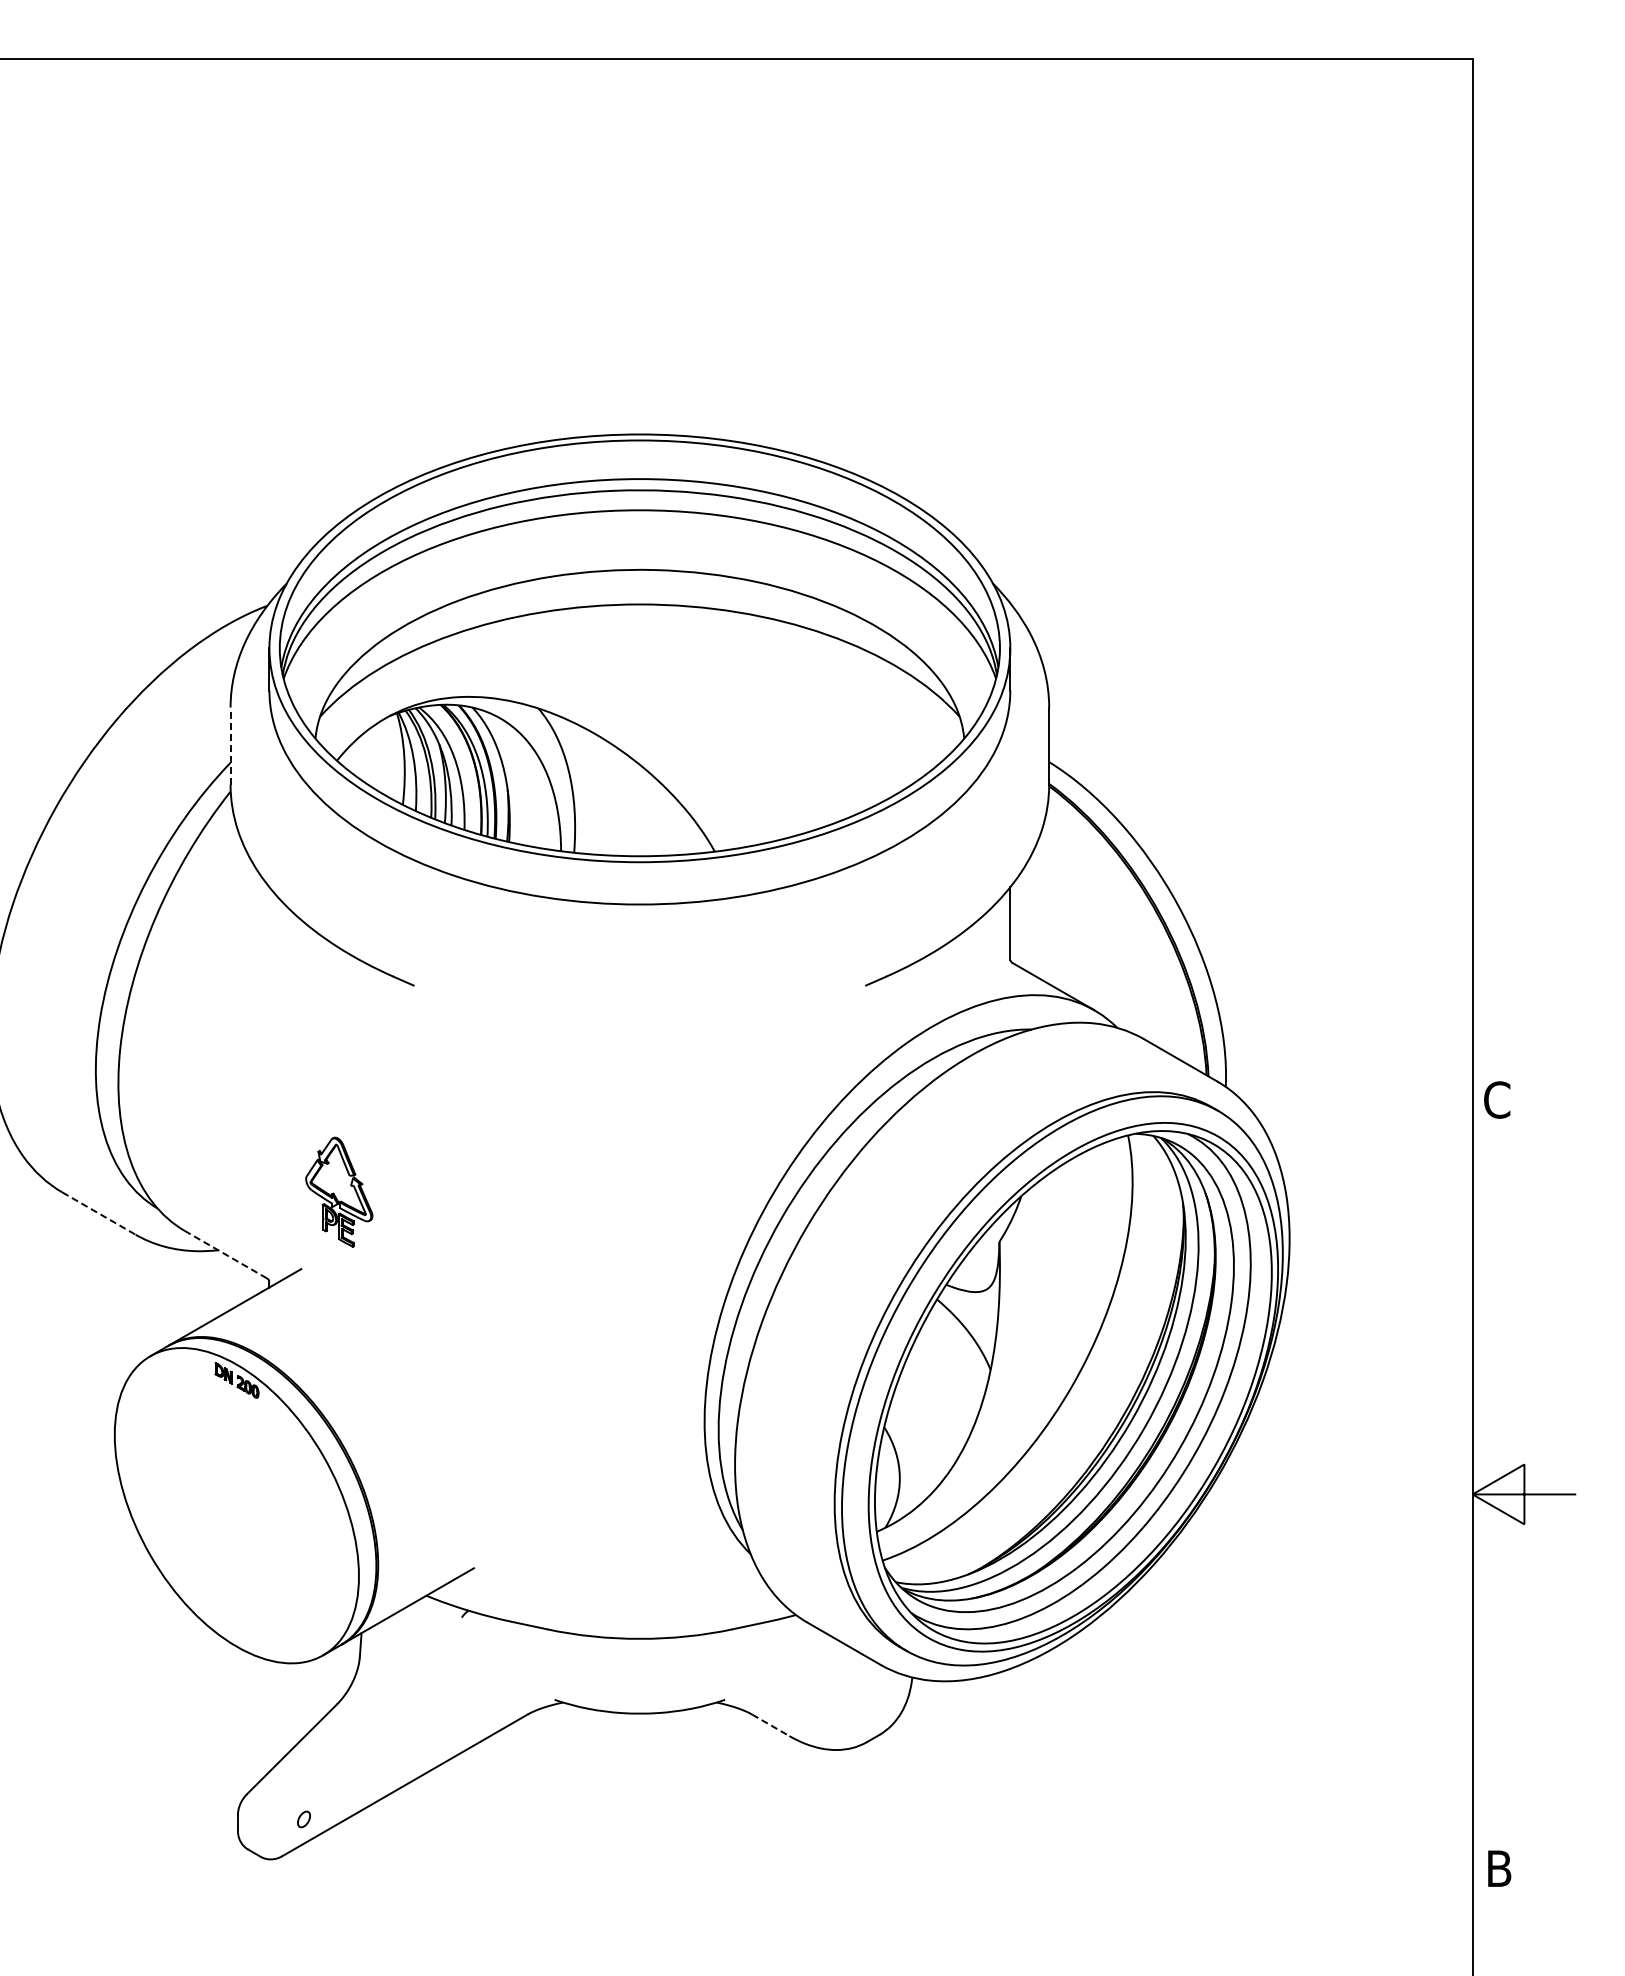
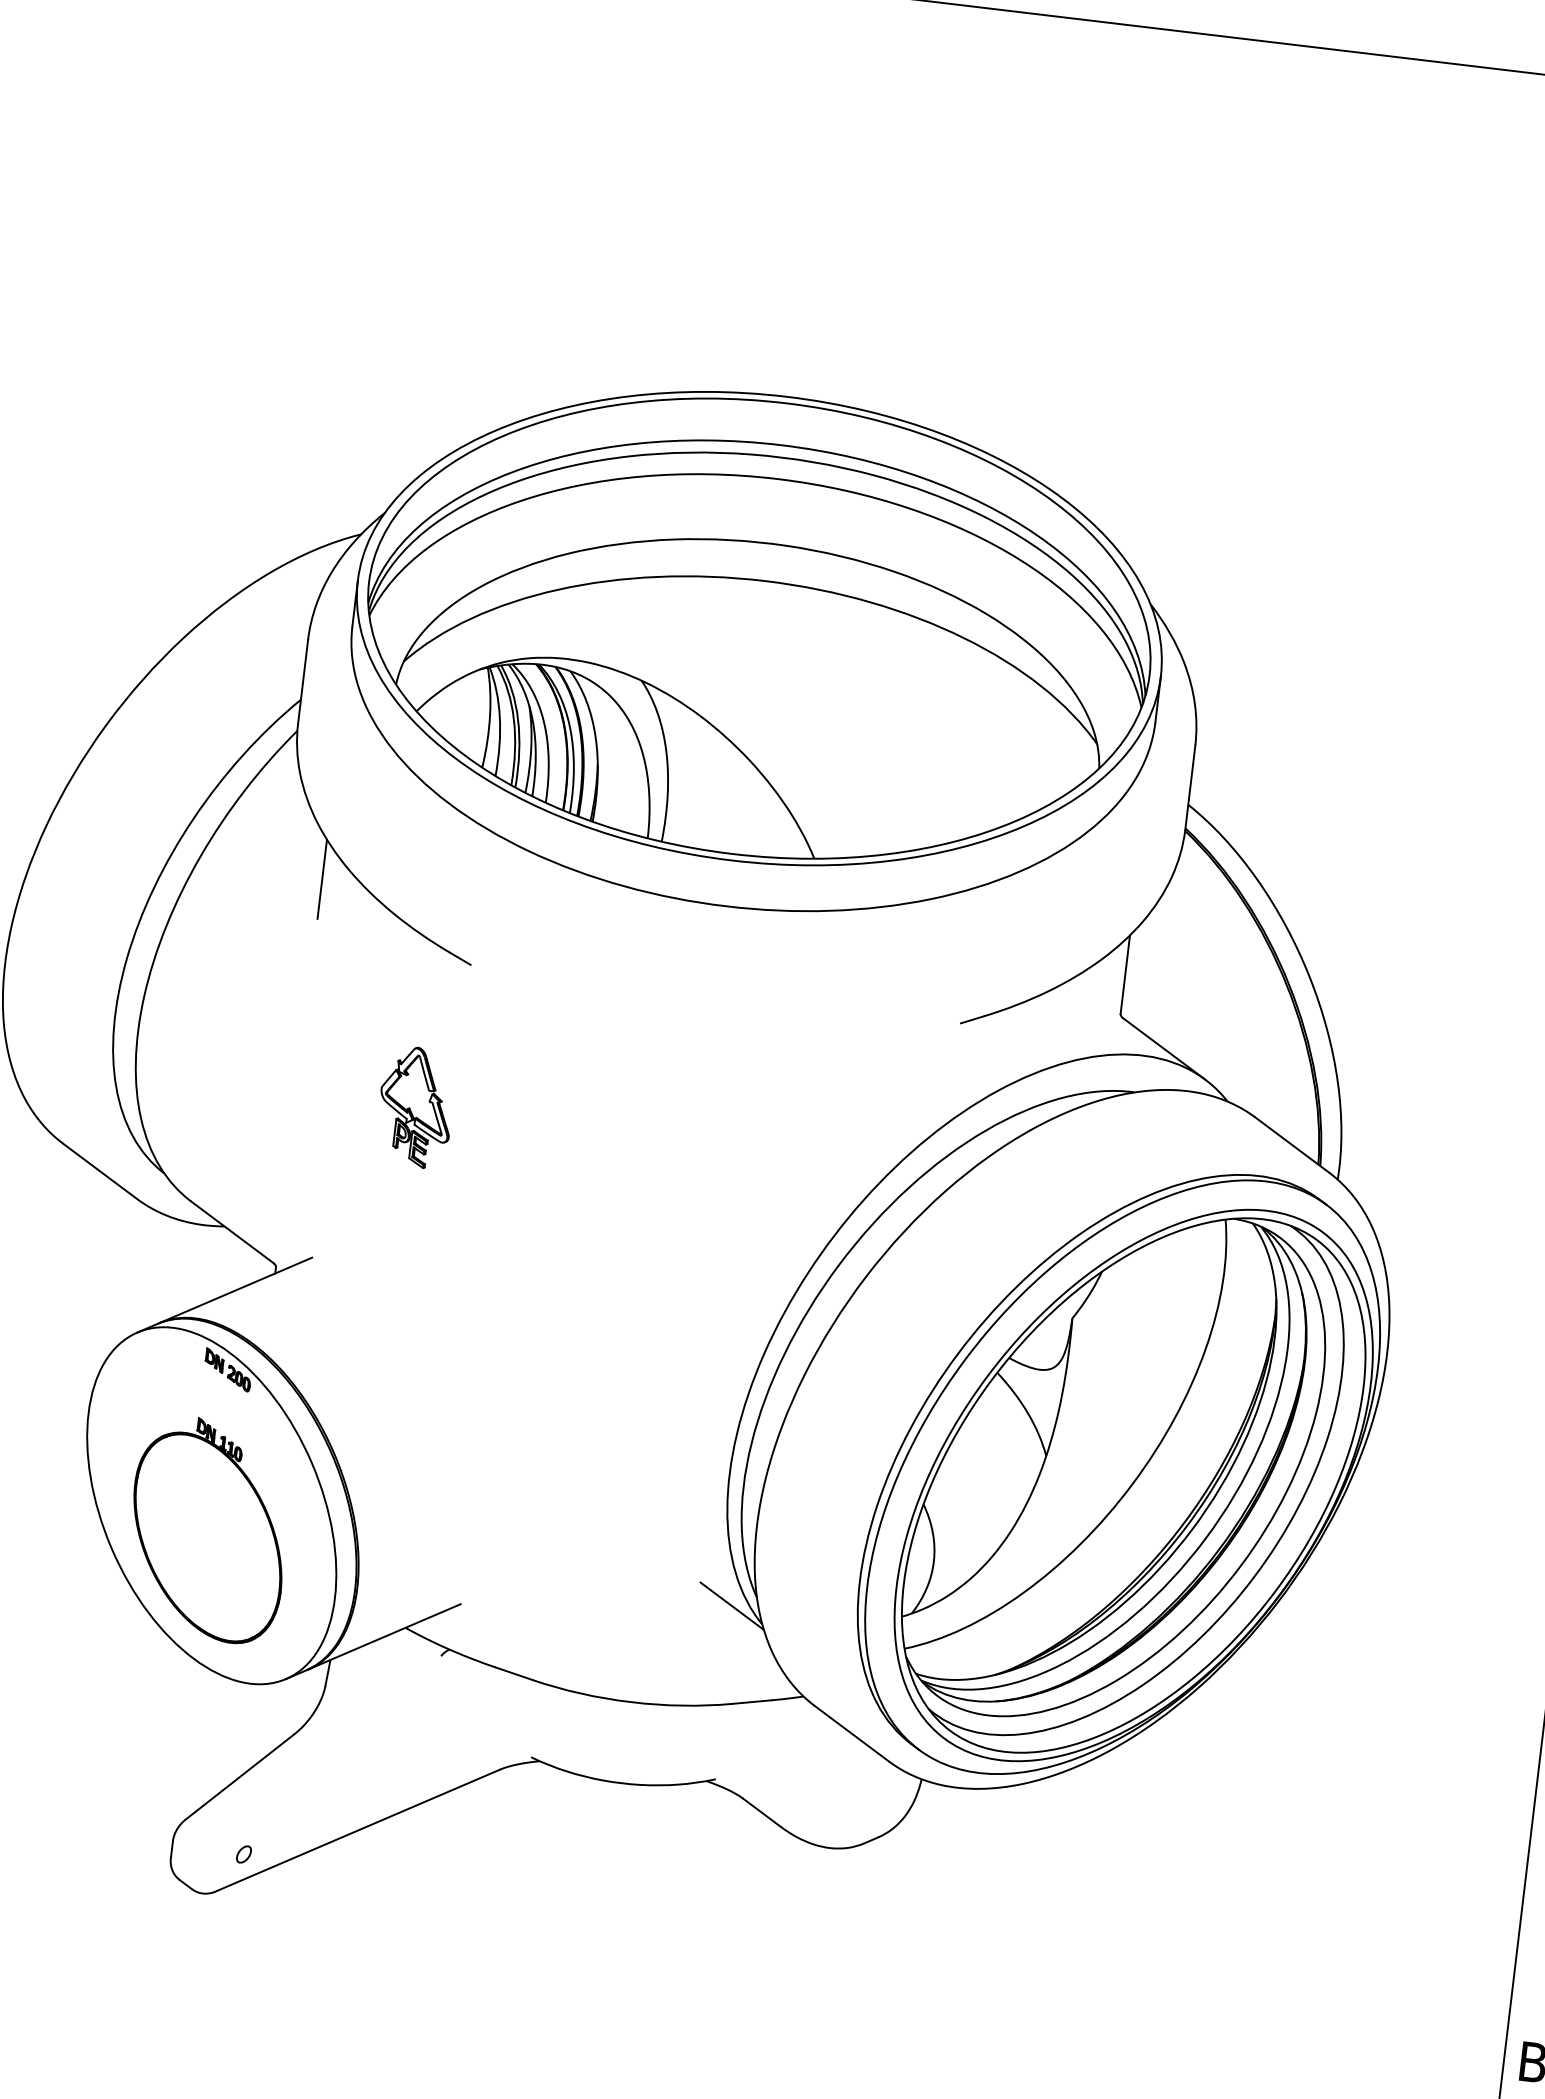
line: (230, 746) -> (302, 682), dashed -> solid
line: (269, 923) -> (322, 878), added
part: (339, 1191) -> (416, 1106), moved
line: (99, 1213) -> (100, 1171), dashed -> solid
line: (225, 1254) -> (231, 1232), dashed -> solid
part: (236, 1527) -> (208, 1529), added
line: (720, 1540) -> (731, 1605), added
line: (771, 1725) -> (762, 1813), dashed -> solid

